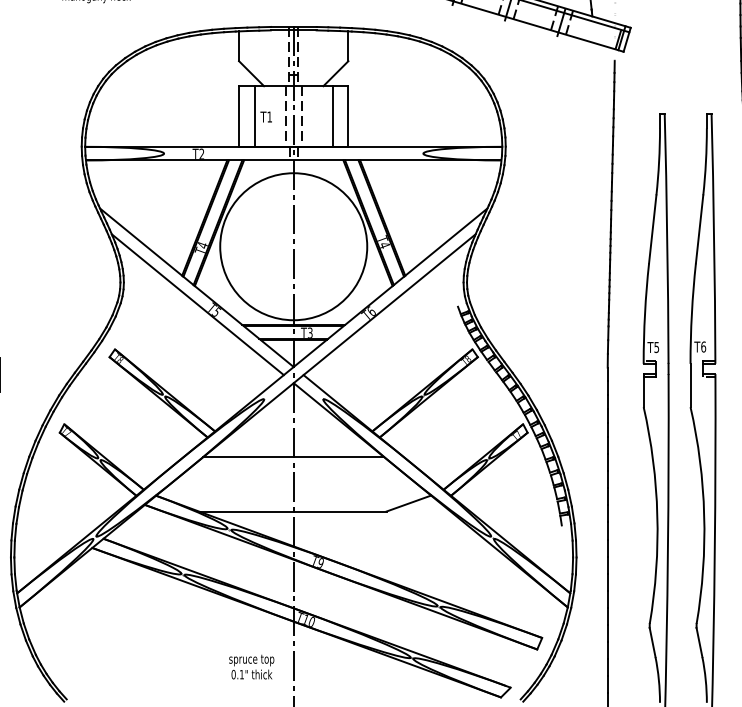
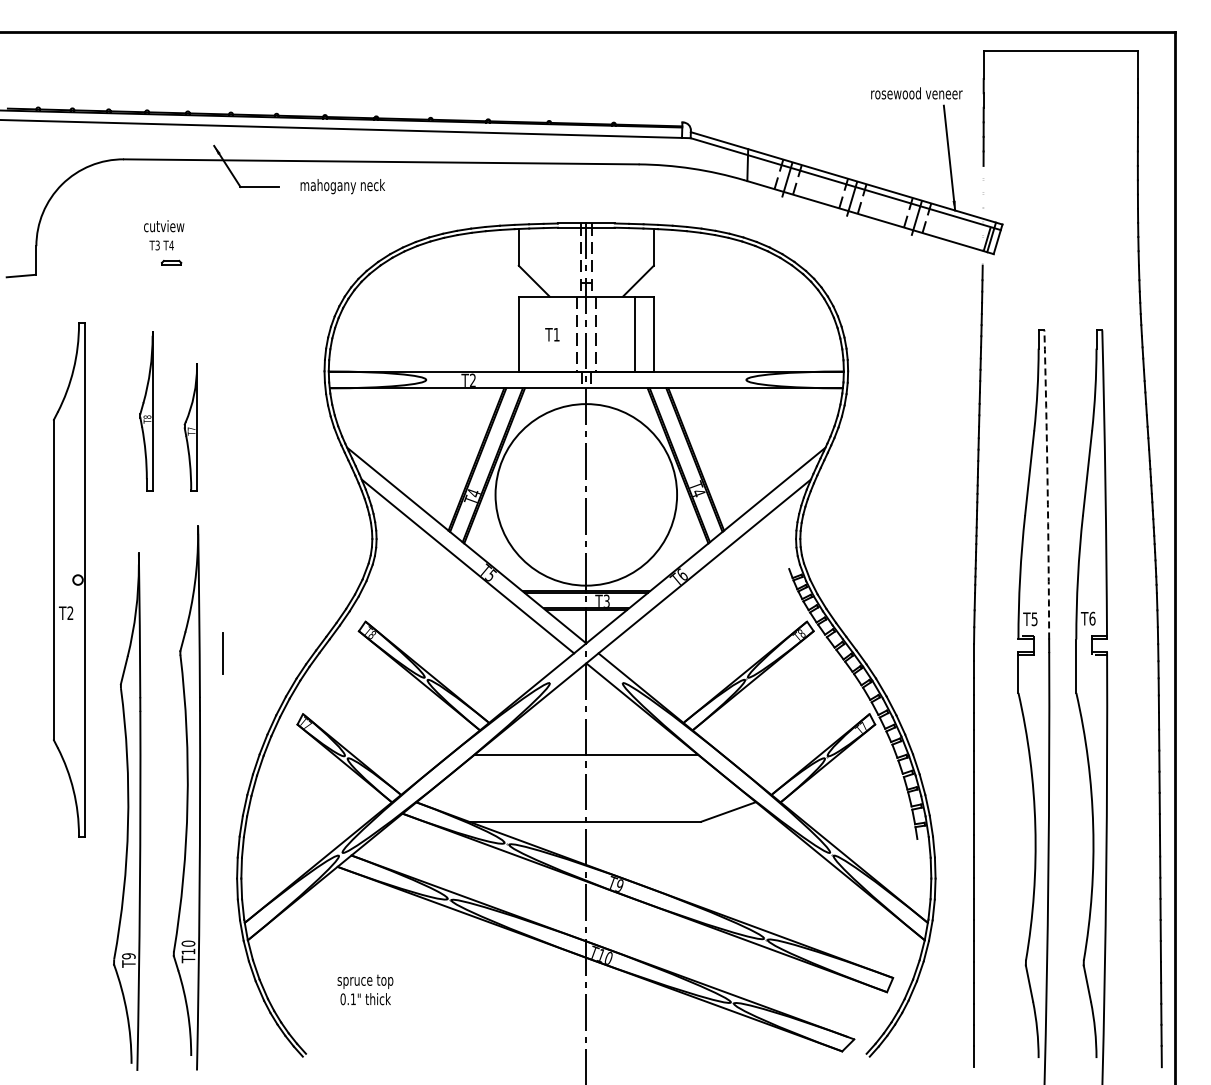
line: (255, 116) -> (538, 333), removed
arc: (667, 238) -> (1047, 484), solid -> dashed
text: (251, 666) -> (365, 989), moved

